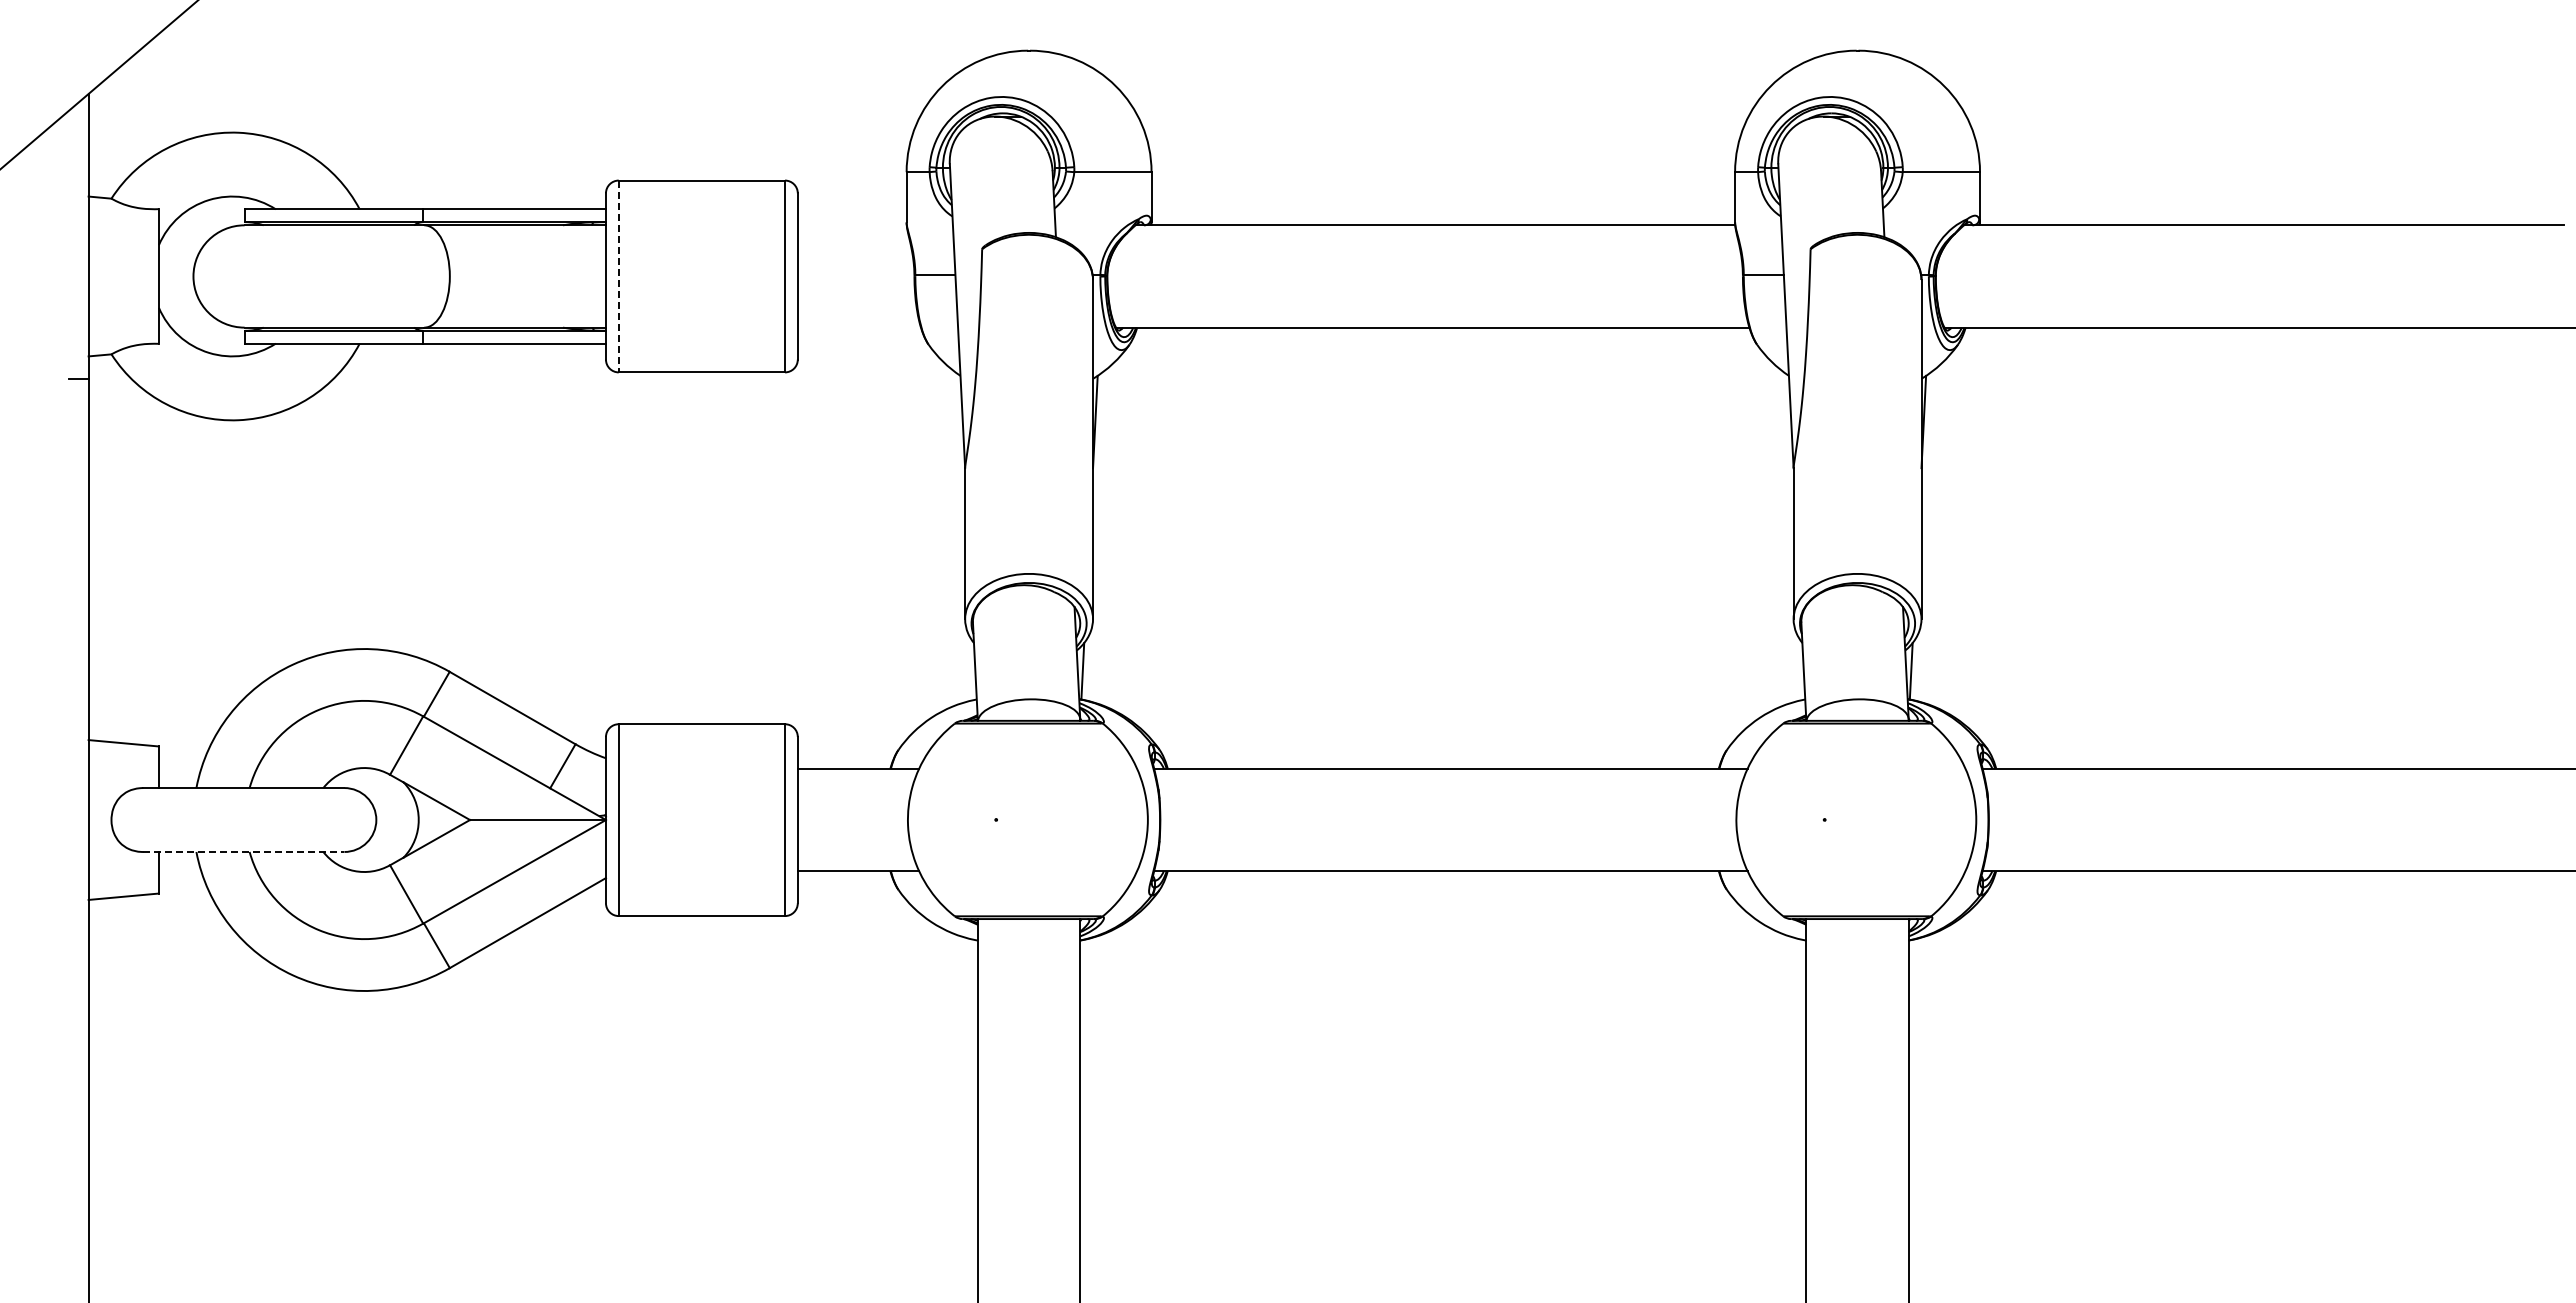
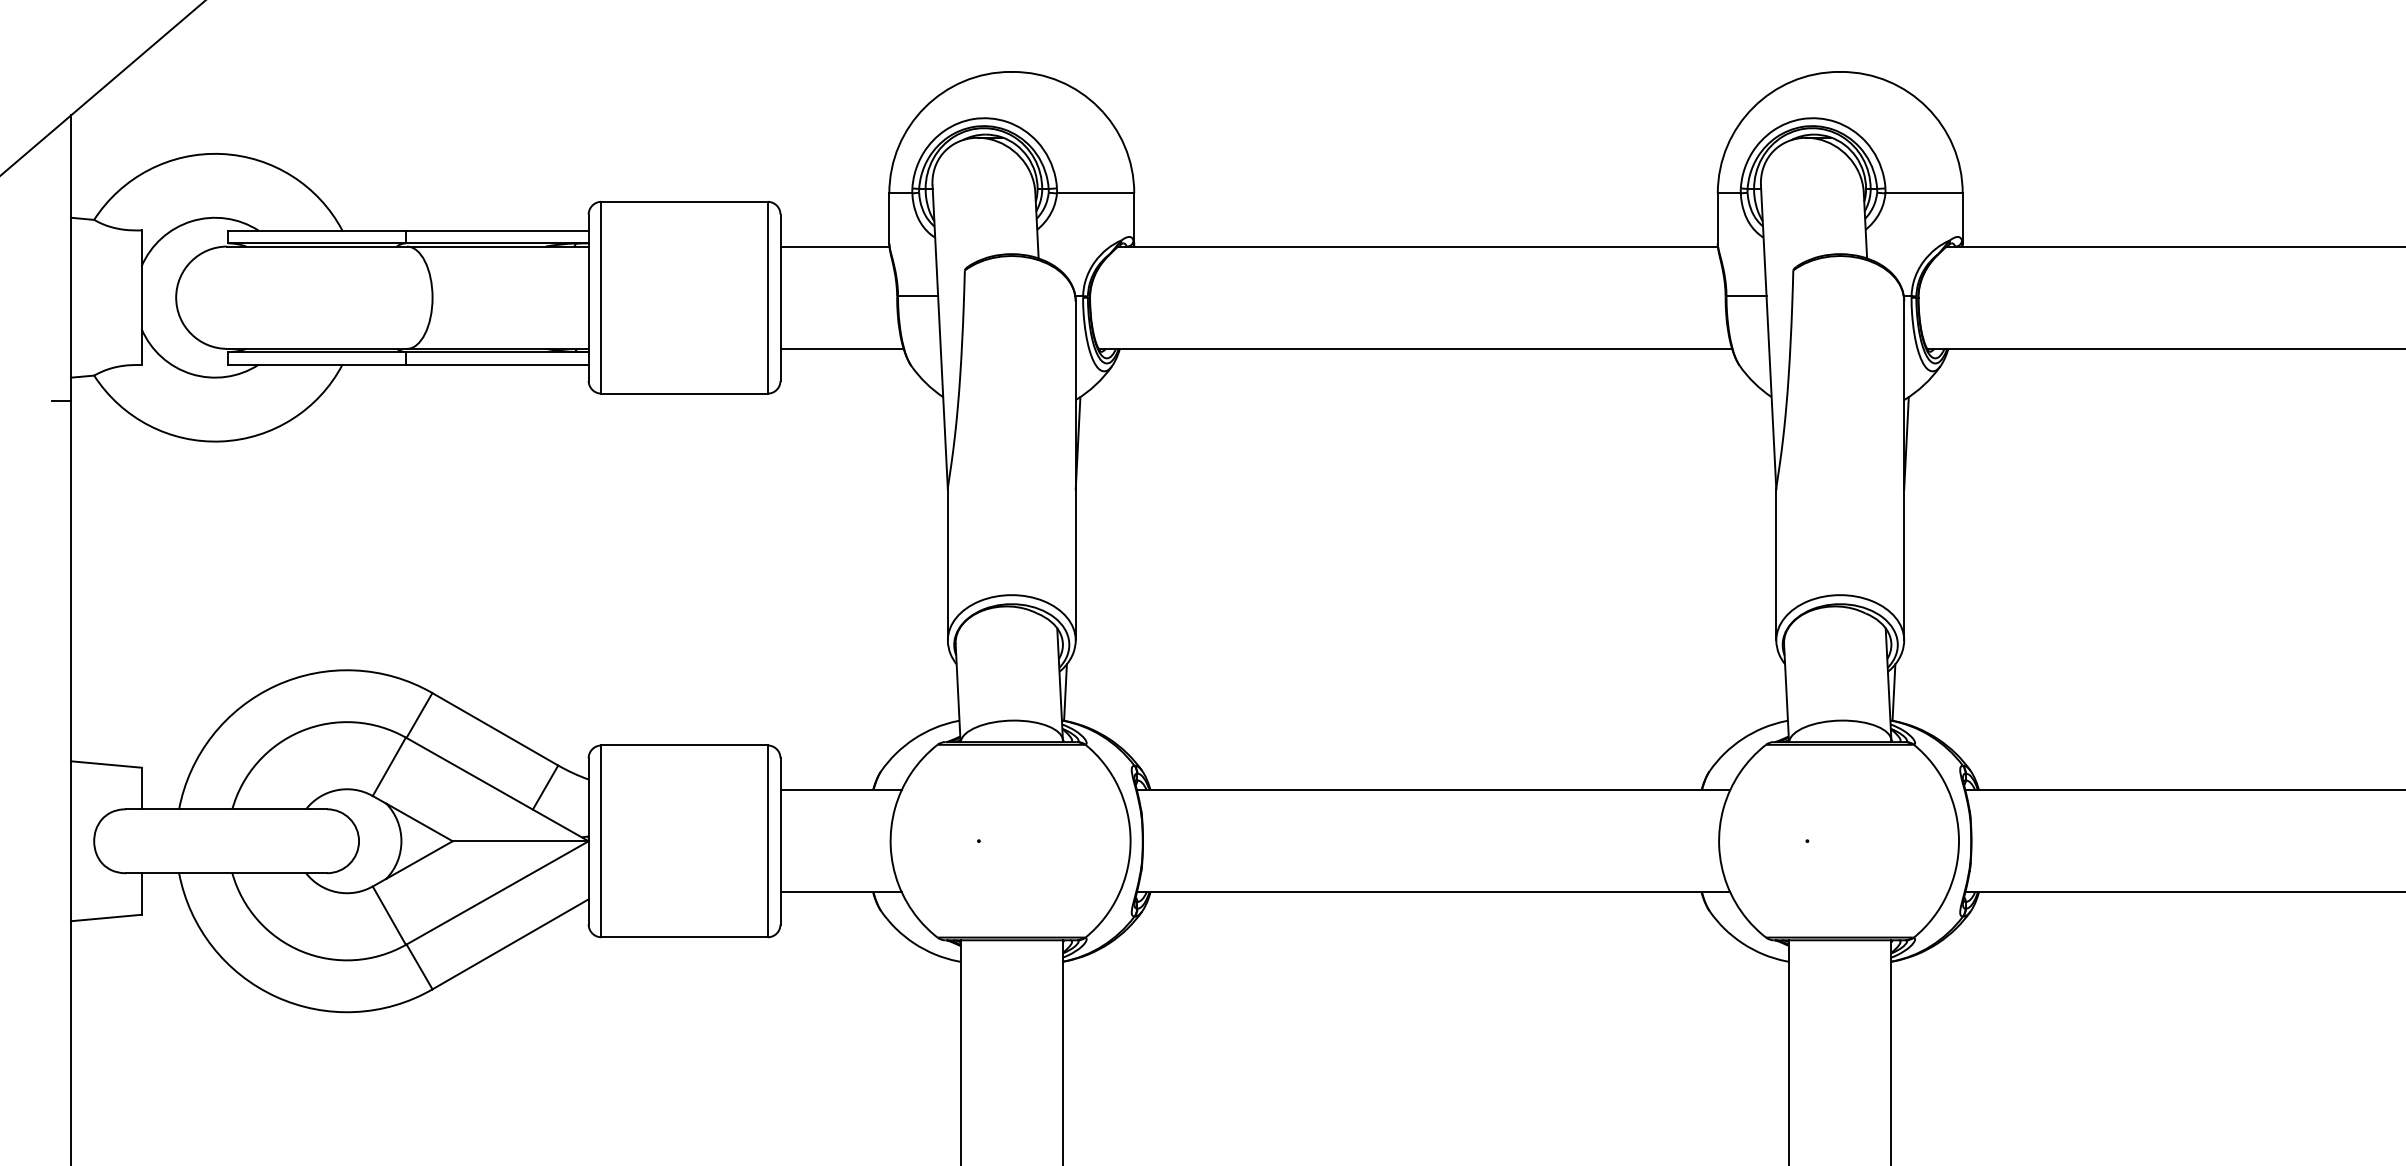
line: (851, 225) -> (834, 246), added
line: (618, 276) -> (601, 297), dashed -> solid
line: (858, 327) -> (841, 348), added
line: (244, 851) -> (227, 872), dashed -> solid

